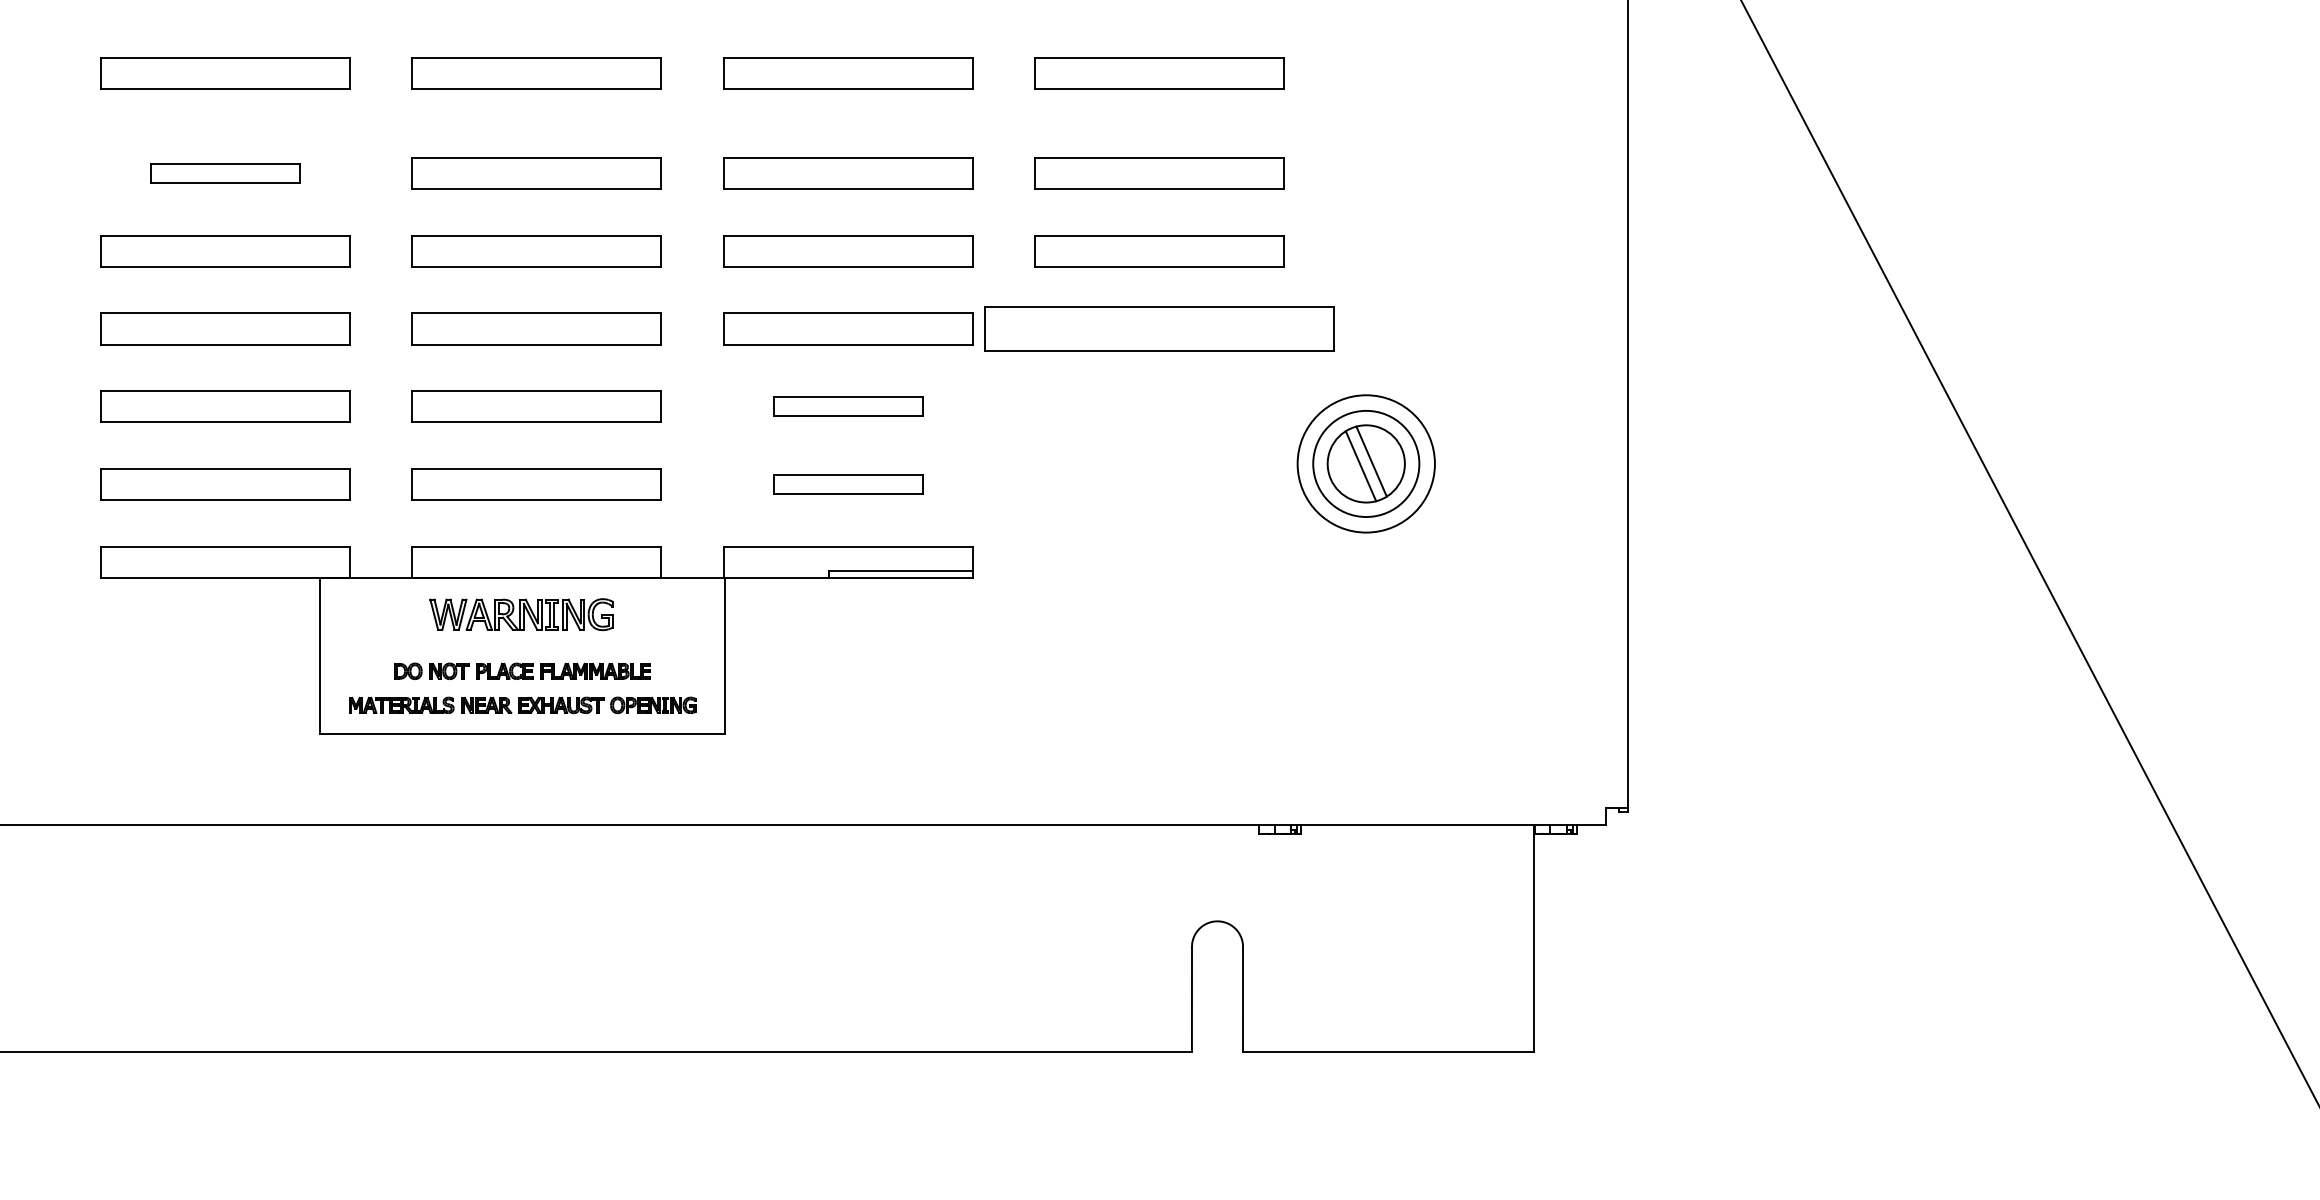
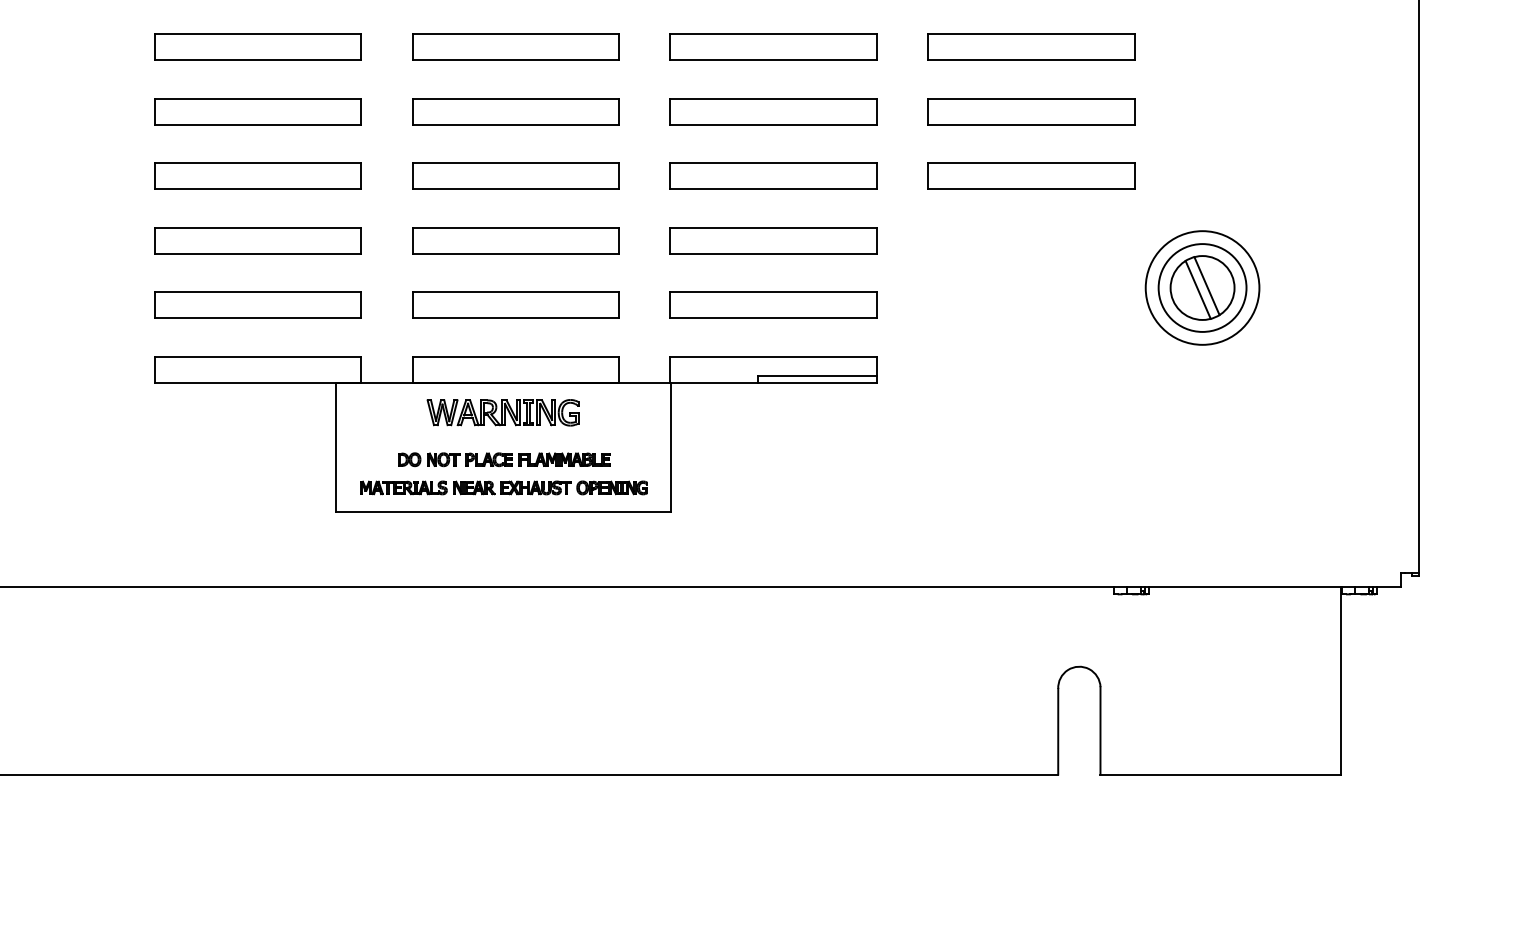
part: (225, 173) -> (257, 47), size x1.67
part: (1159, 328) -> (1031, 175), size x0.71
part: (848, 406) -> (773, 240), size x1.67
part: (848, 484) -> (773, 305), size x1.67

